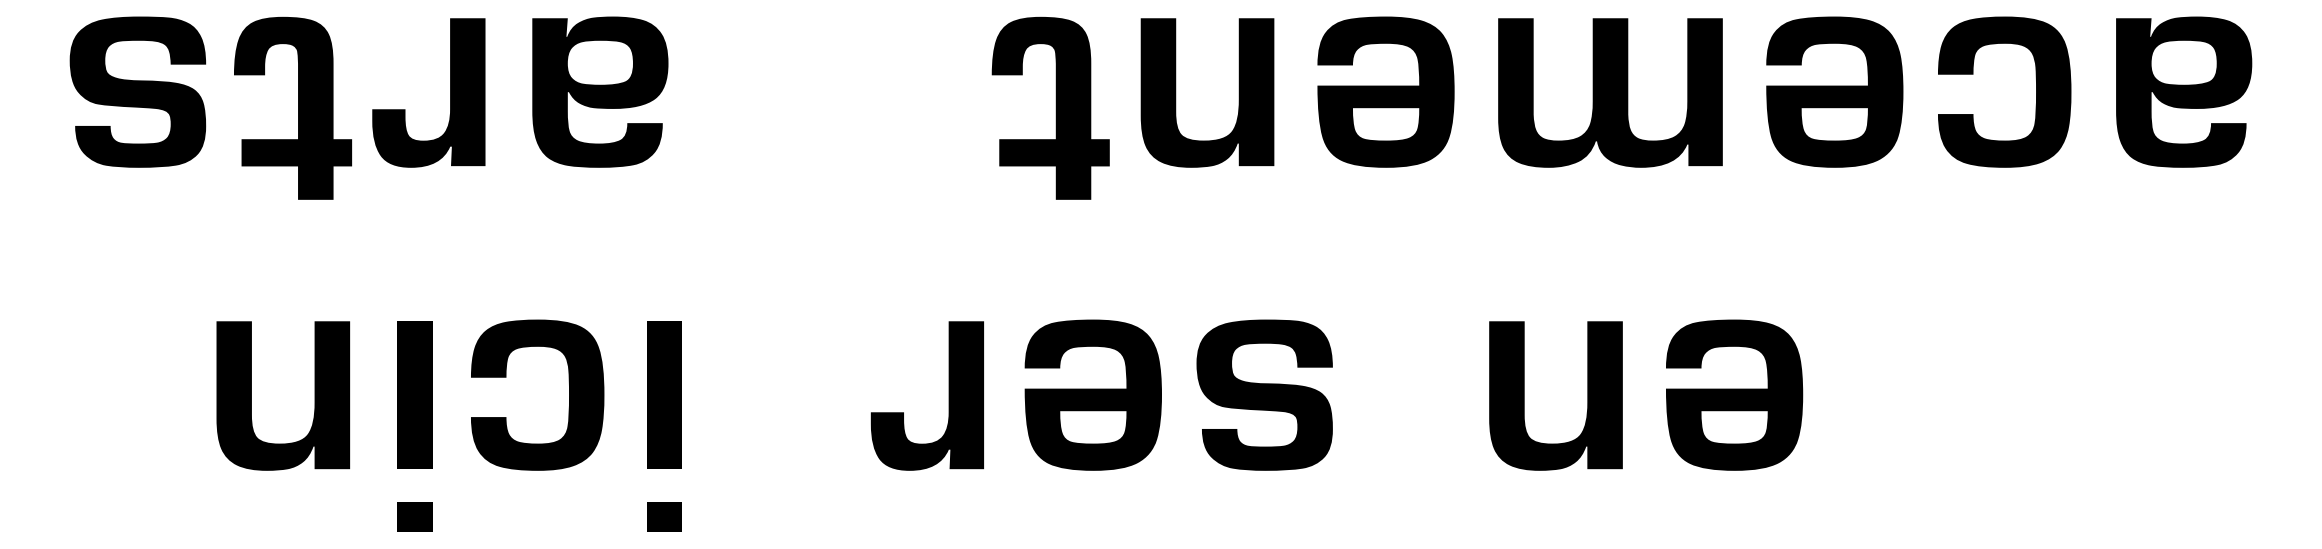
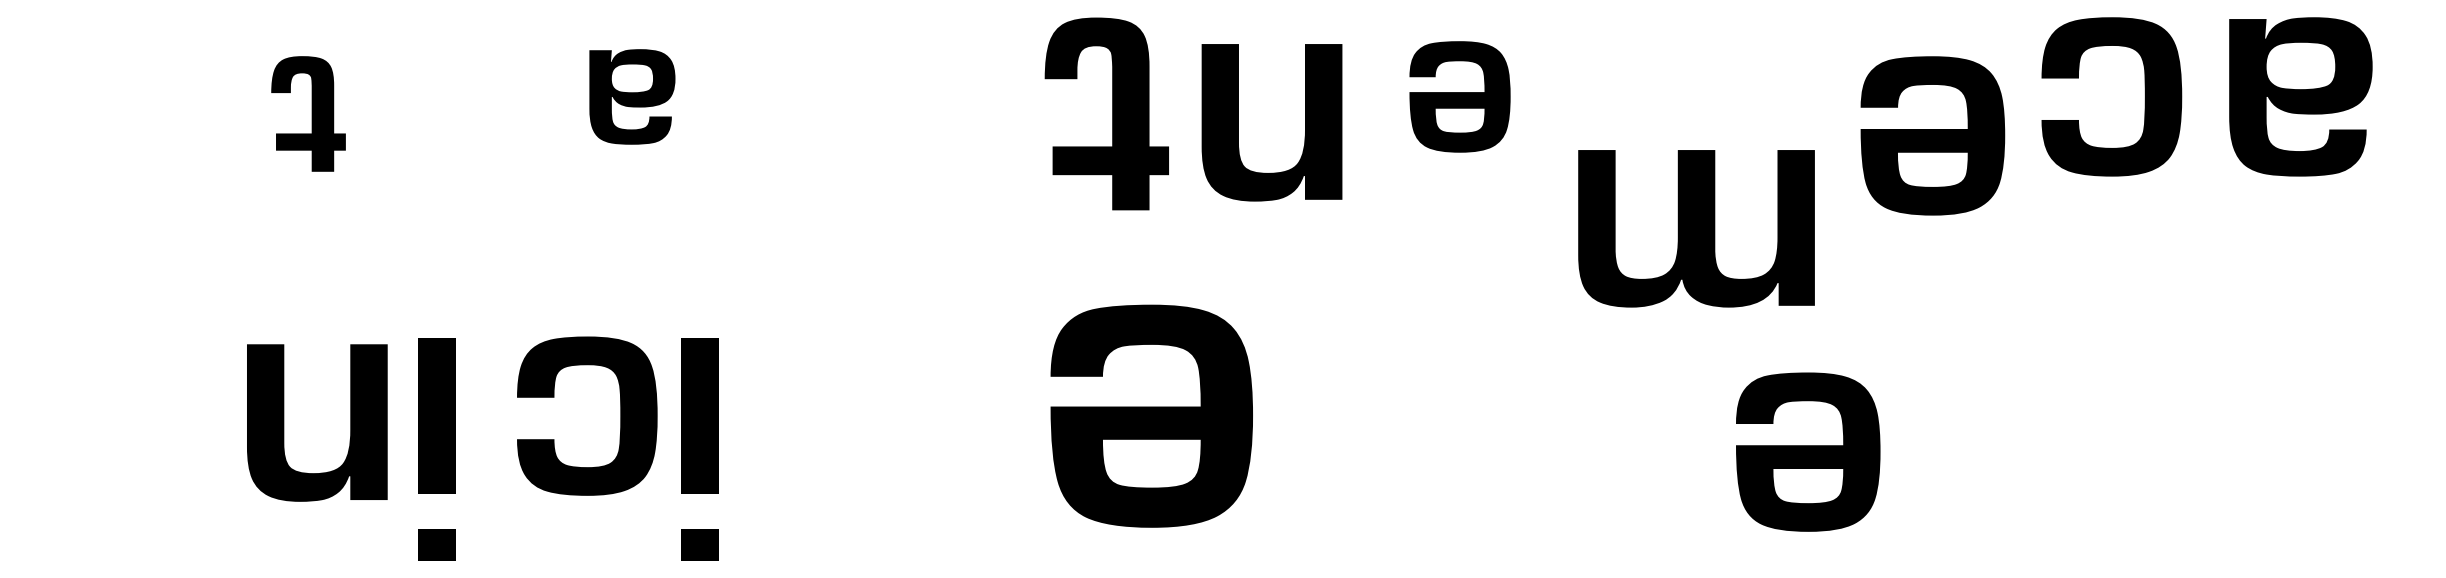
fill: (138, 91) -> (145, 96), removed
part: (600, 91) -> (632, 96), size x0.6
part: (1385, 91) -> (1459, 96), size x0.7
part: (1834, 91) -> (1932, 135), moved
fill: (428, 92) -> (451, 97), removed
part: (1175, 92) -> (1238, 122), moved
part: (1610, 92) -> (1696, 228), moved
part: (292, 107) -> (308, 113), size x0.6
part: (569, 394) -> (620, 415), moved
part: (1093, 394) -> (1151, 415), size x1.4
fill: (1264, 394) -> (1332, 415), removed
part: (1734, 394) -> (1808, 451), moved
part: (252, 395) -> (284, 422), moved
part: (948, 395) -> (999, 416), removed
fill: (1555, 395) -> (1638, 416), removed

